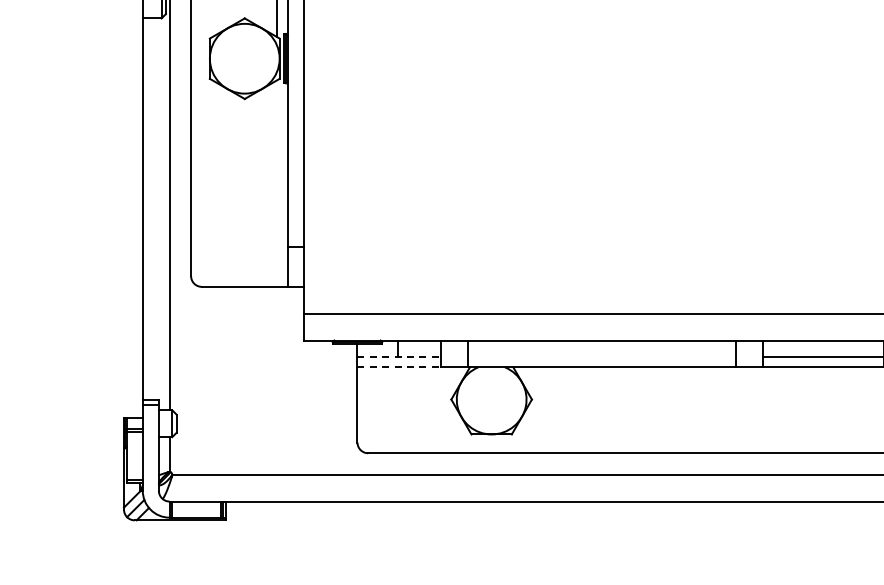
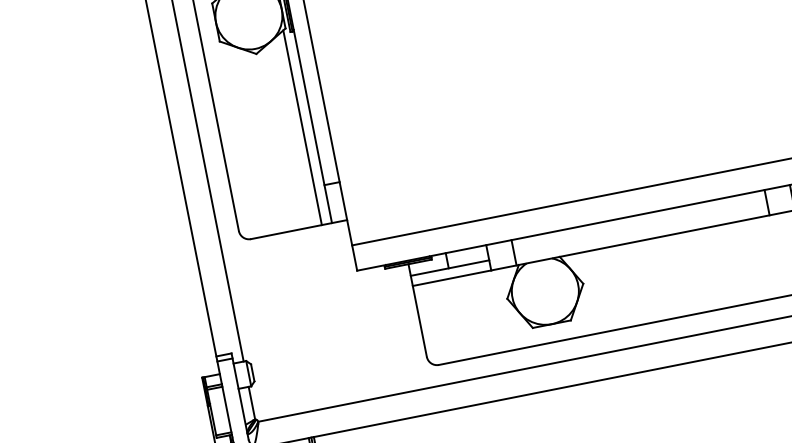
line: (276, 183) -> (302, 127), added
line: (399, 356) -> (450, 267), dashed -> solid
line: (399, 367) -> (452, 278), dashed -> solid

